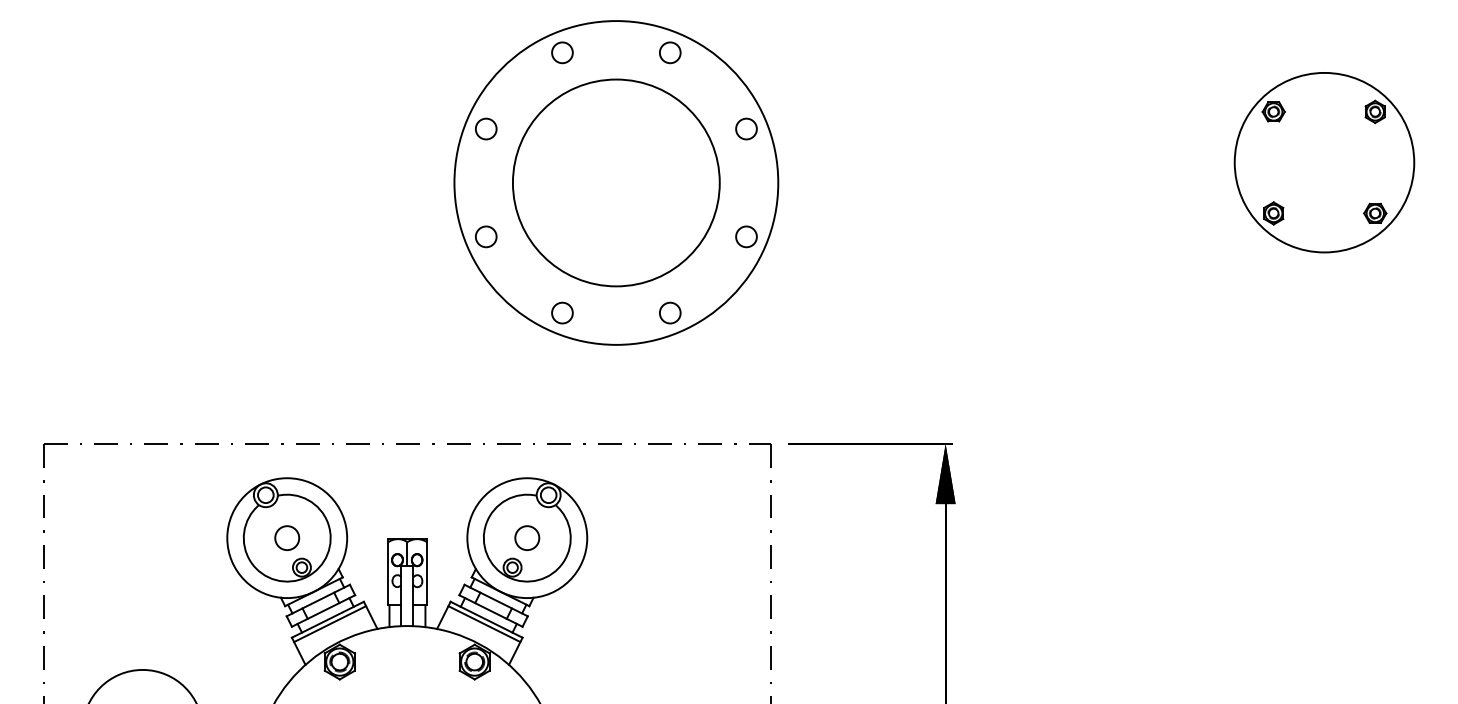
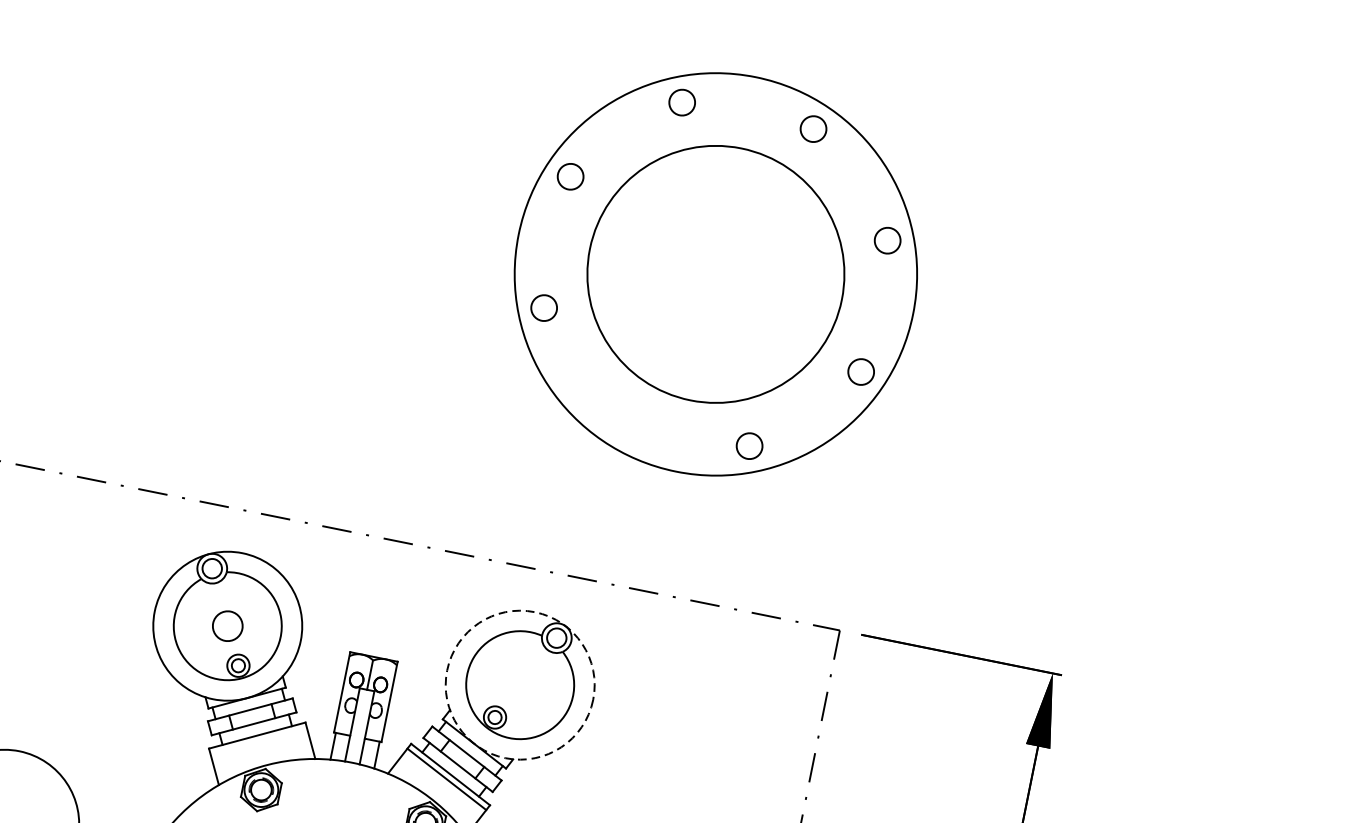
circle: (562, 312) -> (618, 418), removed
circle: (527, 537) -> (520, 684), removed
circle: (527, 538) -> (520, 685), solid -> dashed
line: (330, 624) -> (259, 742), removed

